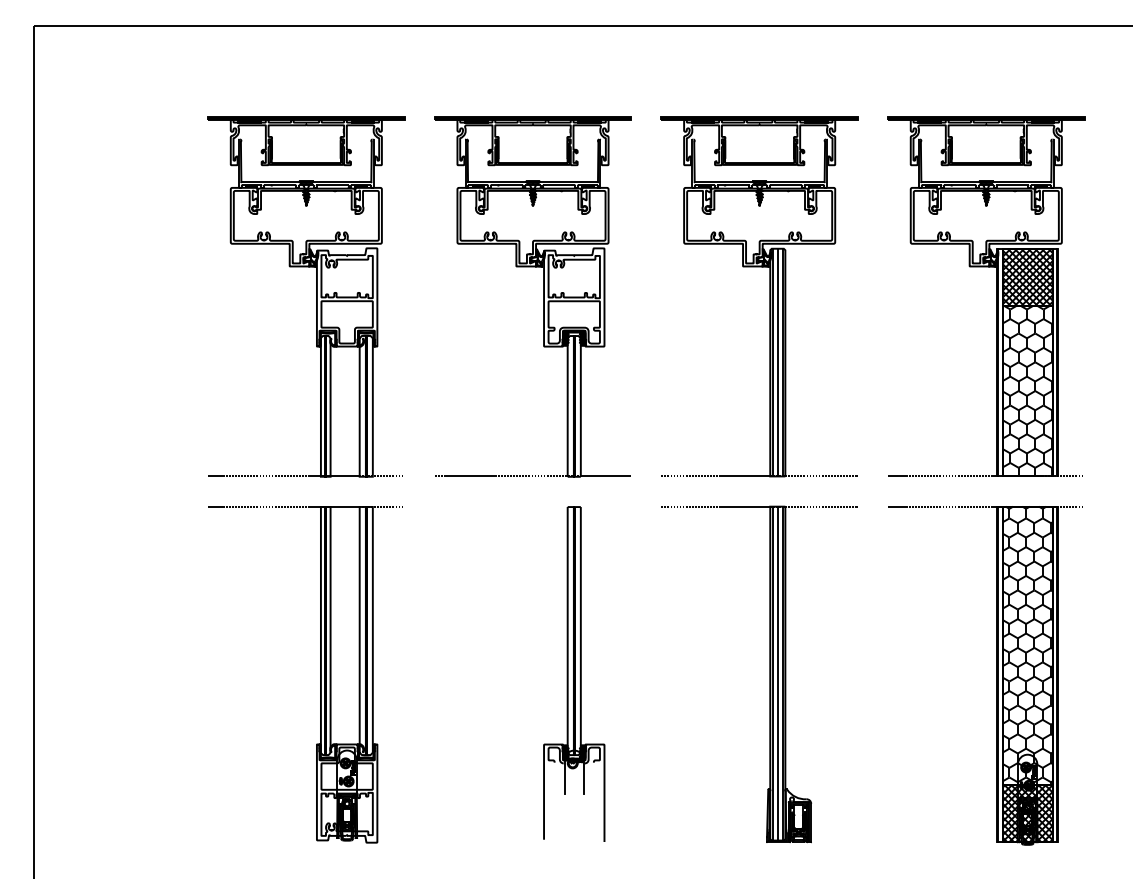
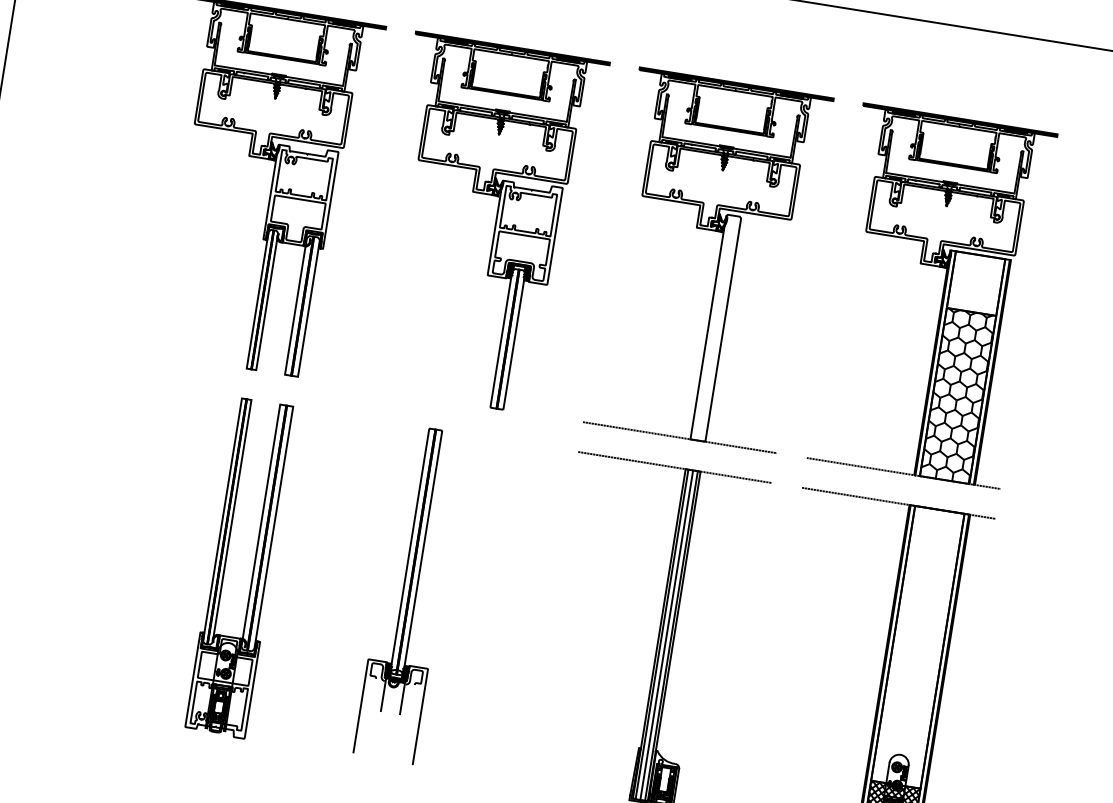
hatch: (1027, 277) -> (975, 283), removed
hatch: (777, 362) -> (715, 328), removed
line: (306, 476) -> (232, 366), removed
line: (532, 476) -> (455, 401), removed
line: (306, 506) -> (227, 395), removed
hatch: (1027, 645) -> (917, 646), removed
part: (574, 673) -> (409, 593), moved

